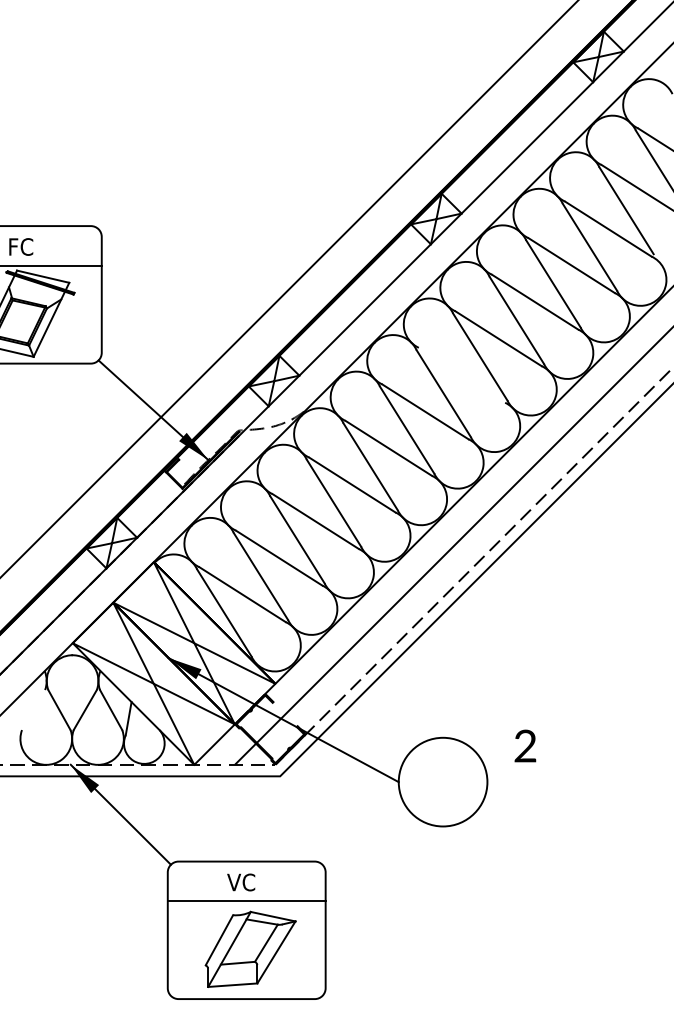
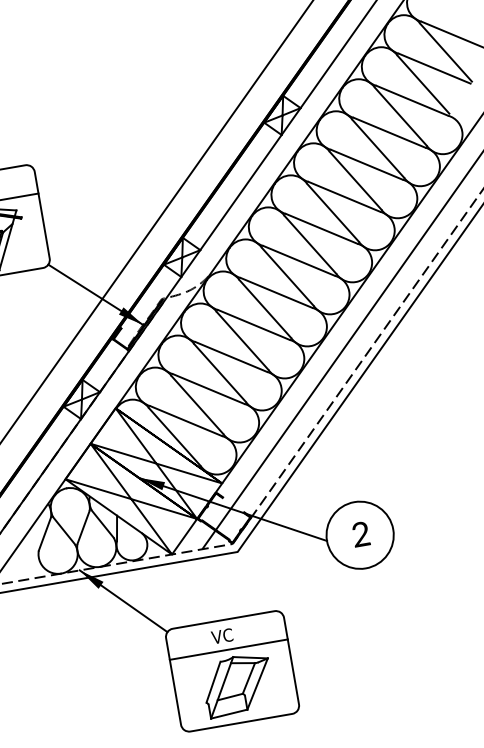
line: (461, 374) -> (321, 228), added
line: (33, 710) -> (44, 534), added
text: (525, 745) -> (360, 533), moved

